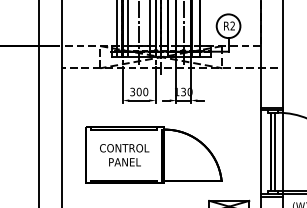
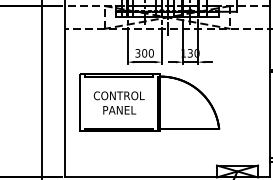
part: (153, 154) -> (149, 102), moved

